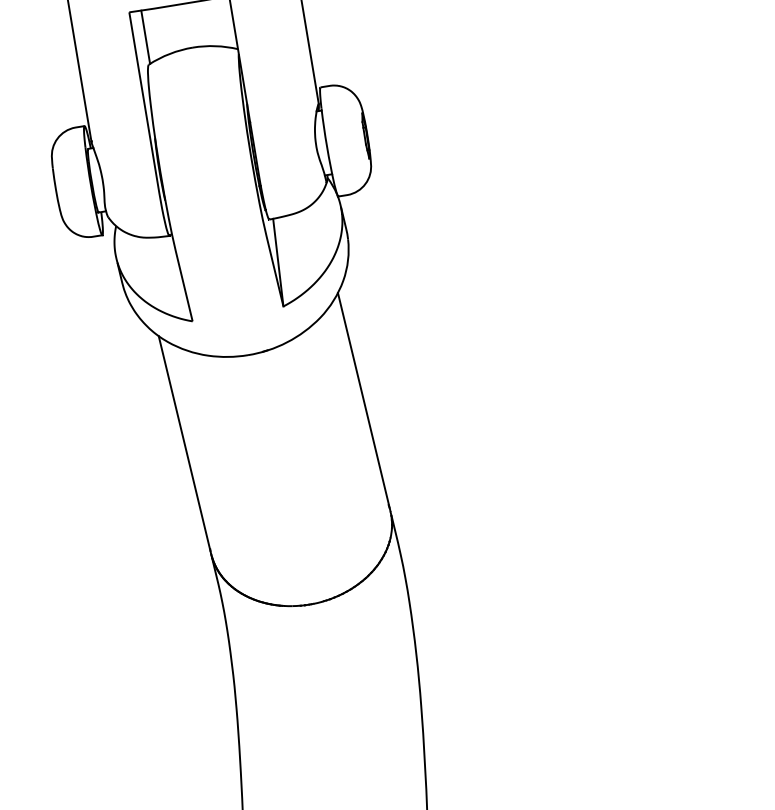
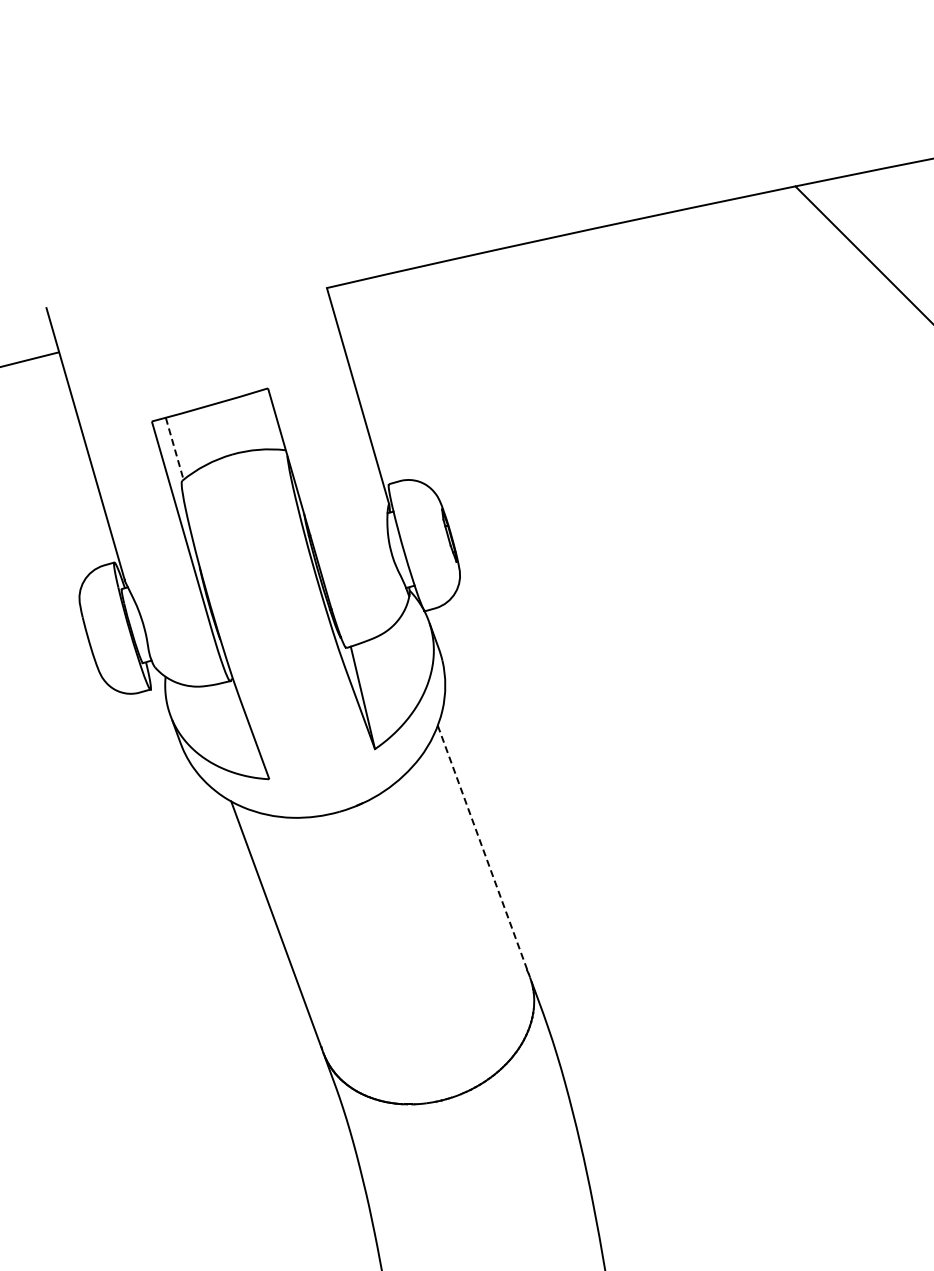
line: (145, 37) -> (174, 449), solid -> dashed
line: (363, 402) -> (483, 851), solid -> dashed

